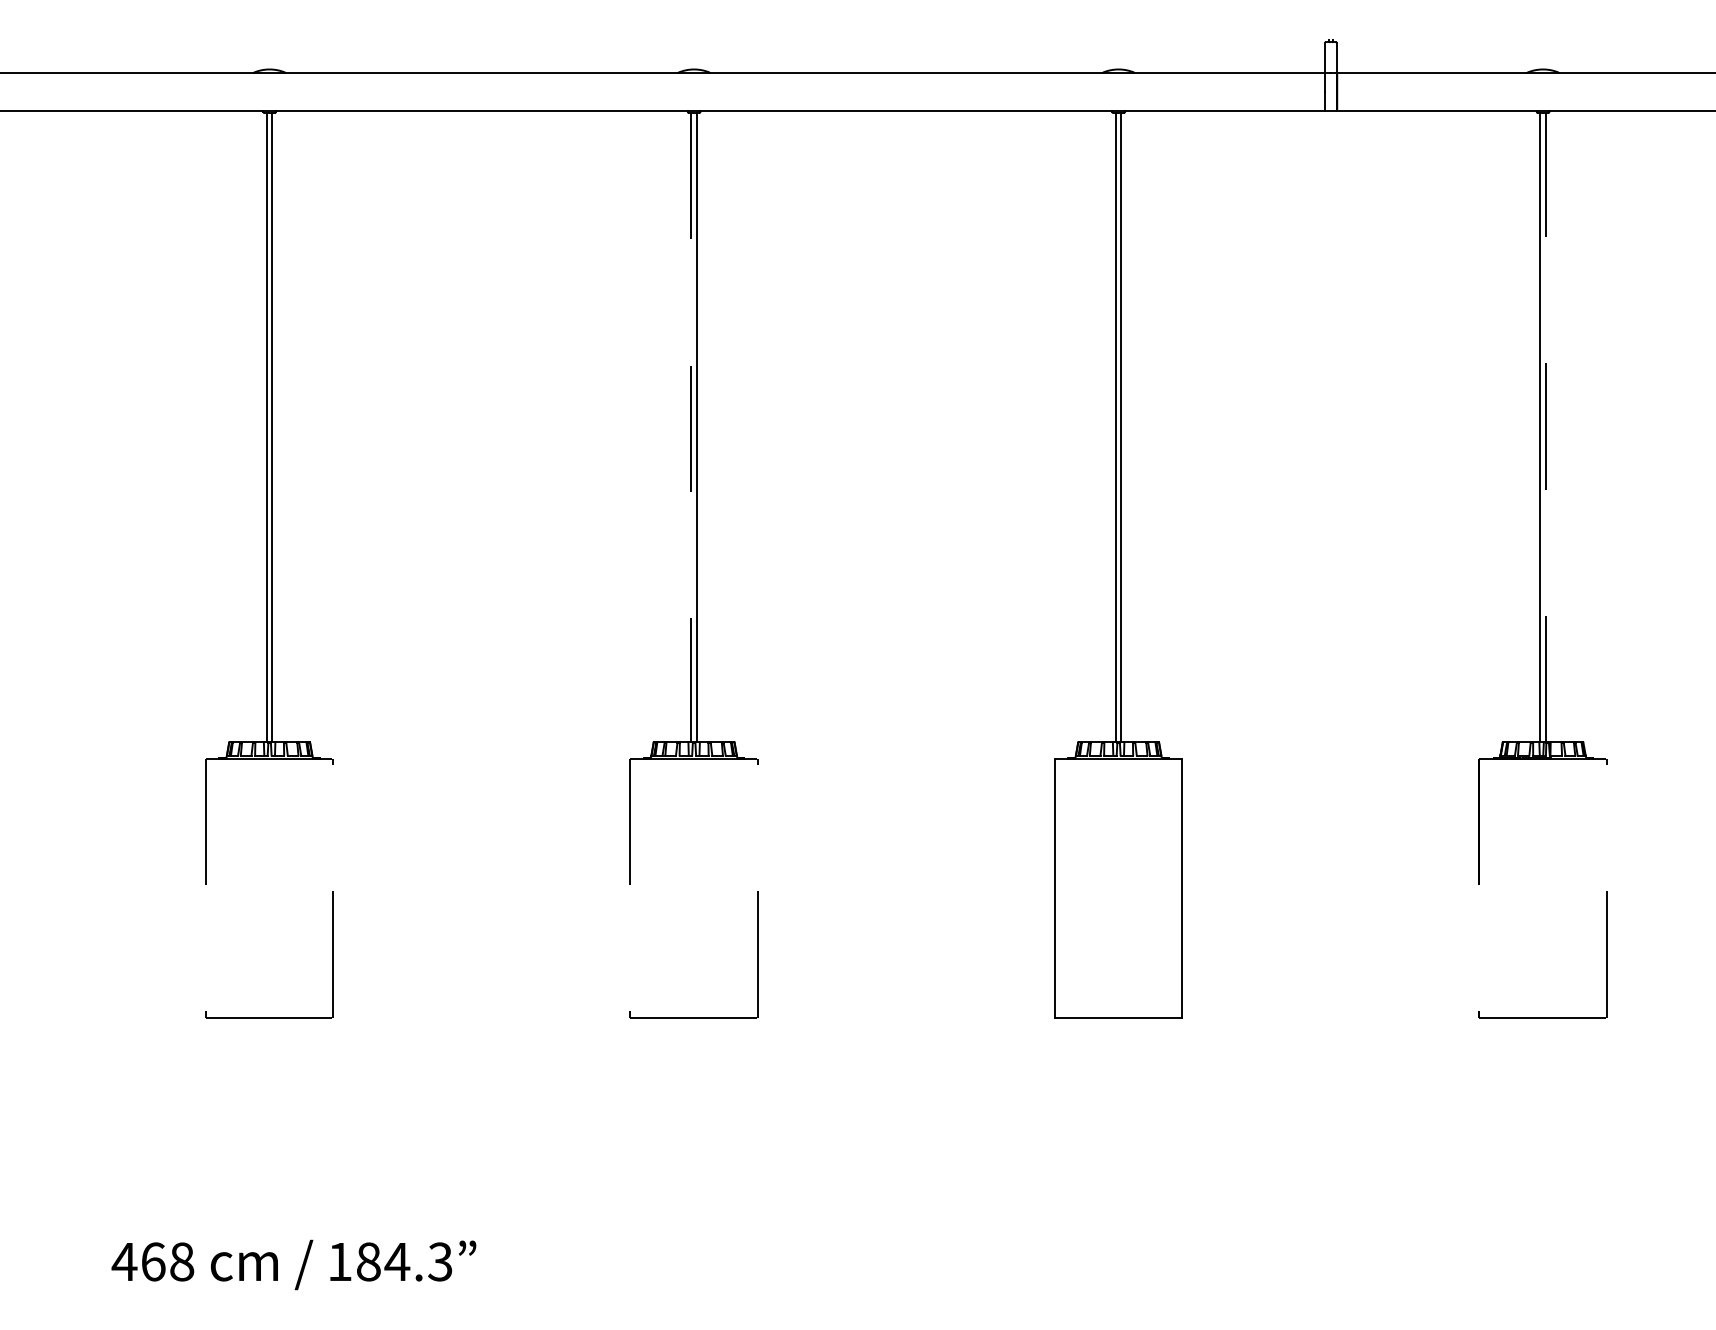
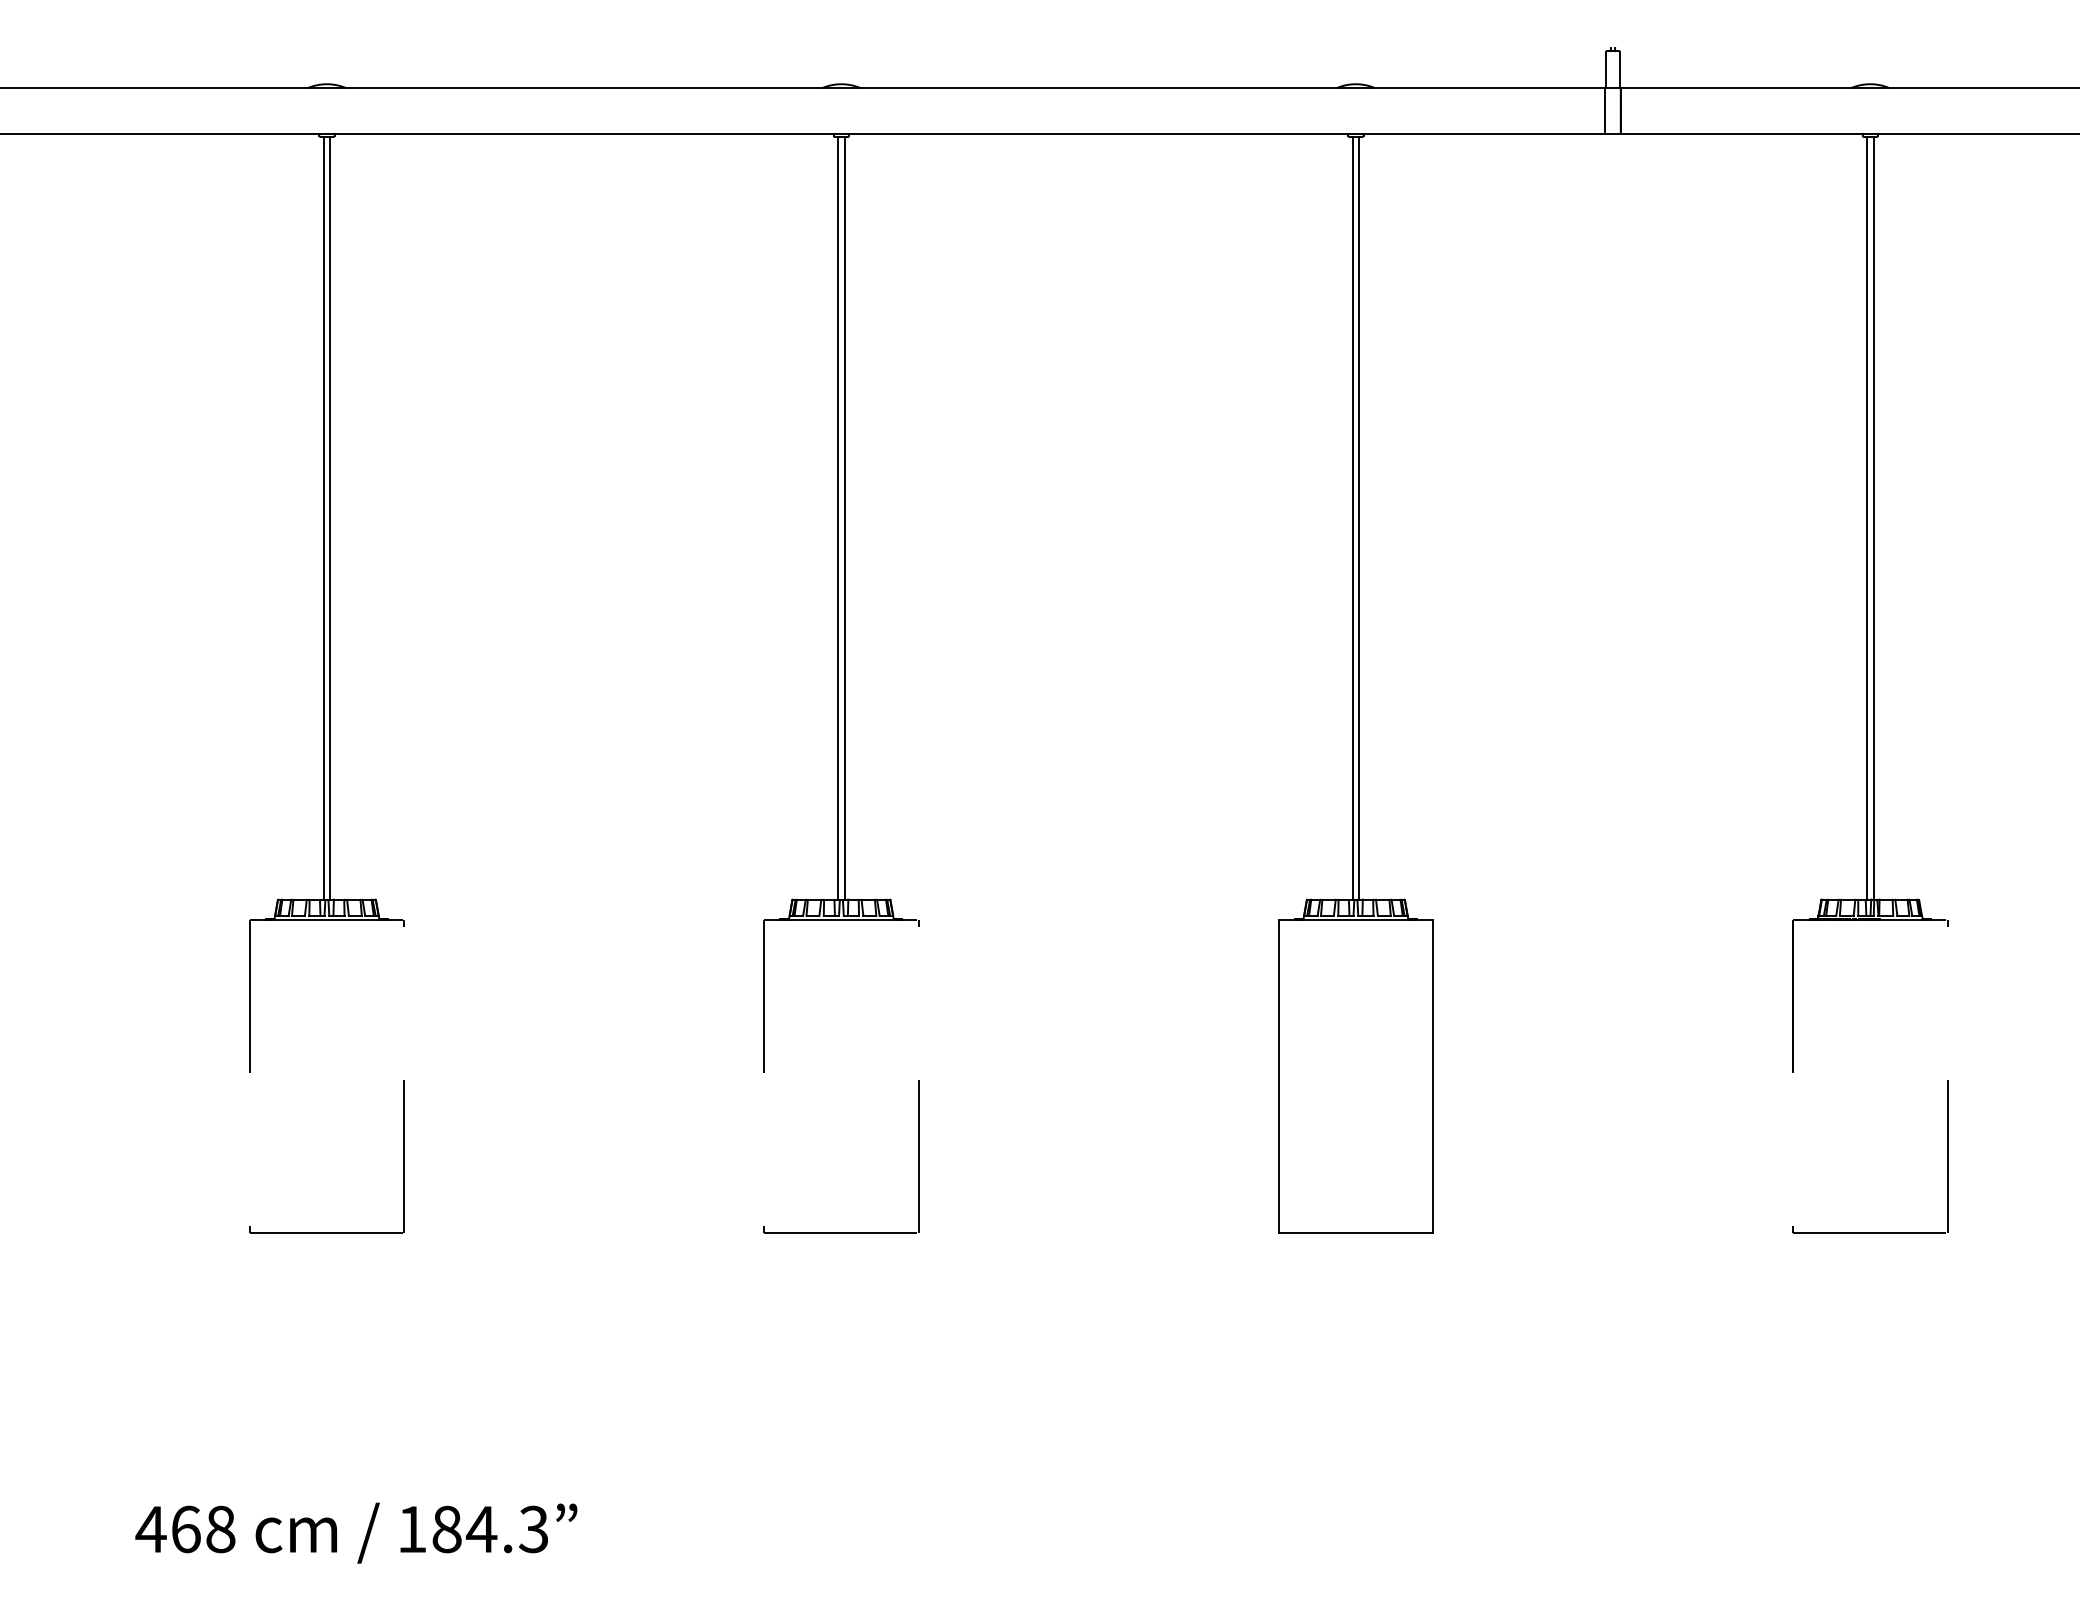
line: (1545, 426) -> (1873, 517), dashed -> solid
line: (691, 427) -> (838, 518), dashed -> solid

